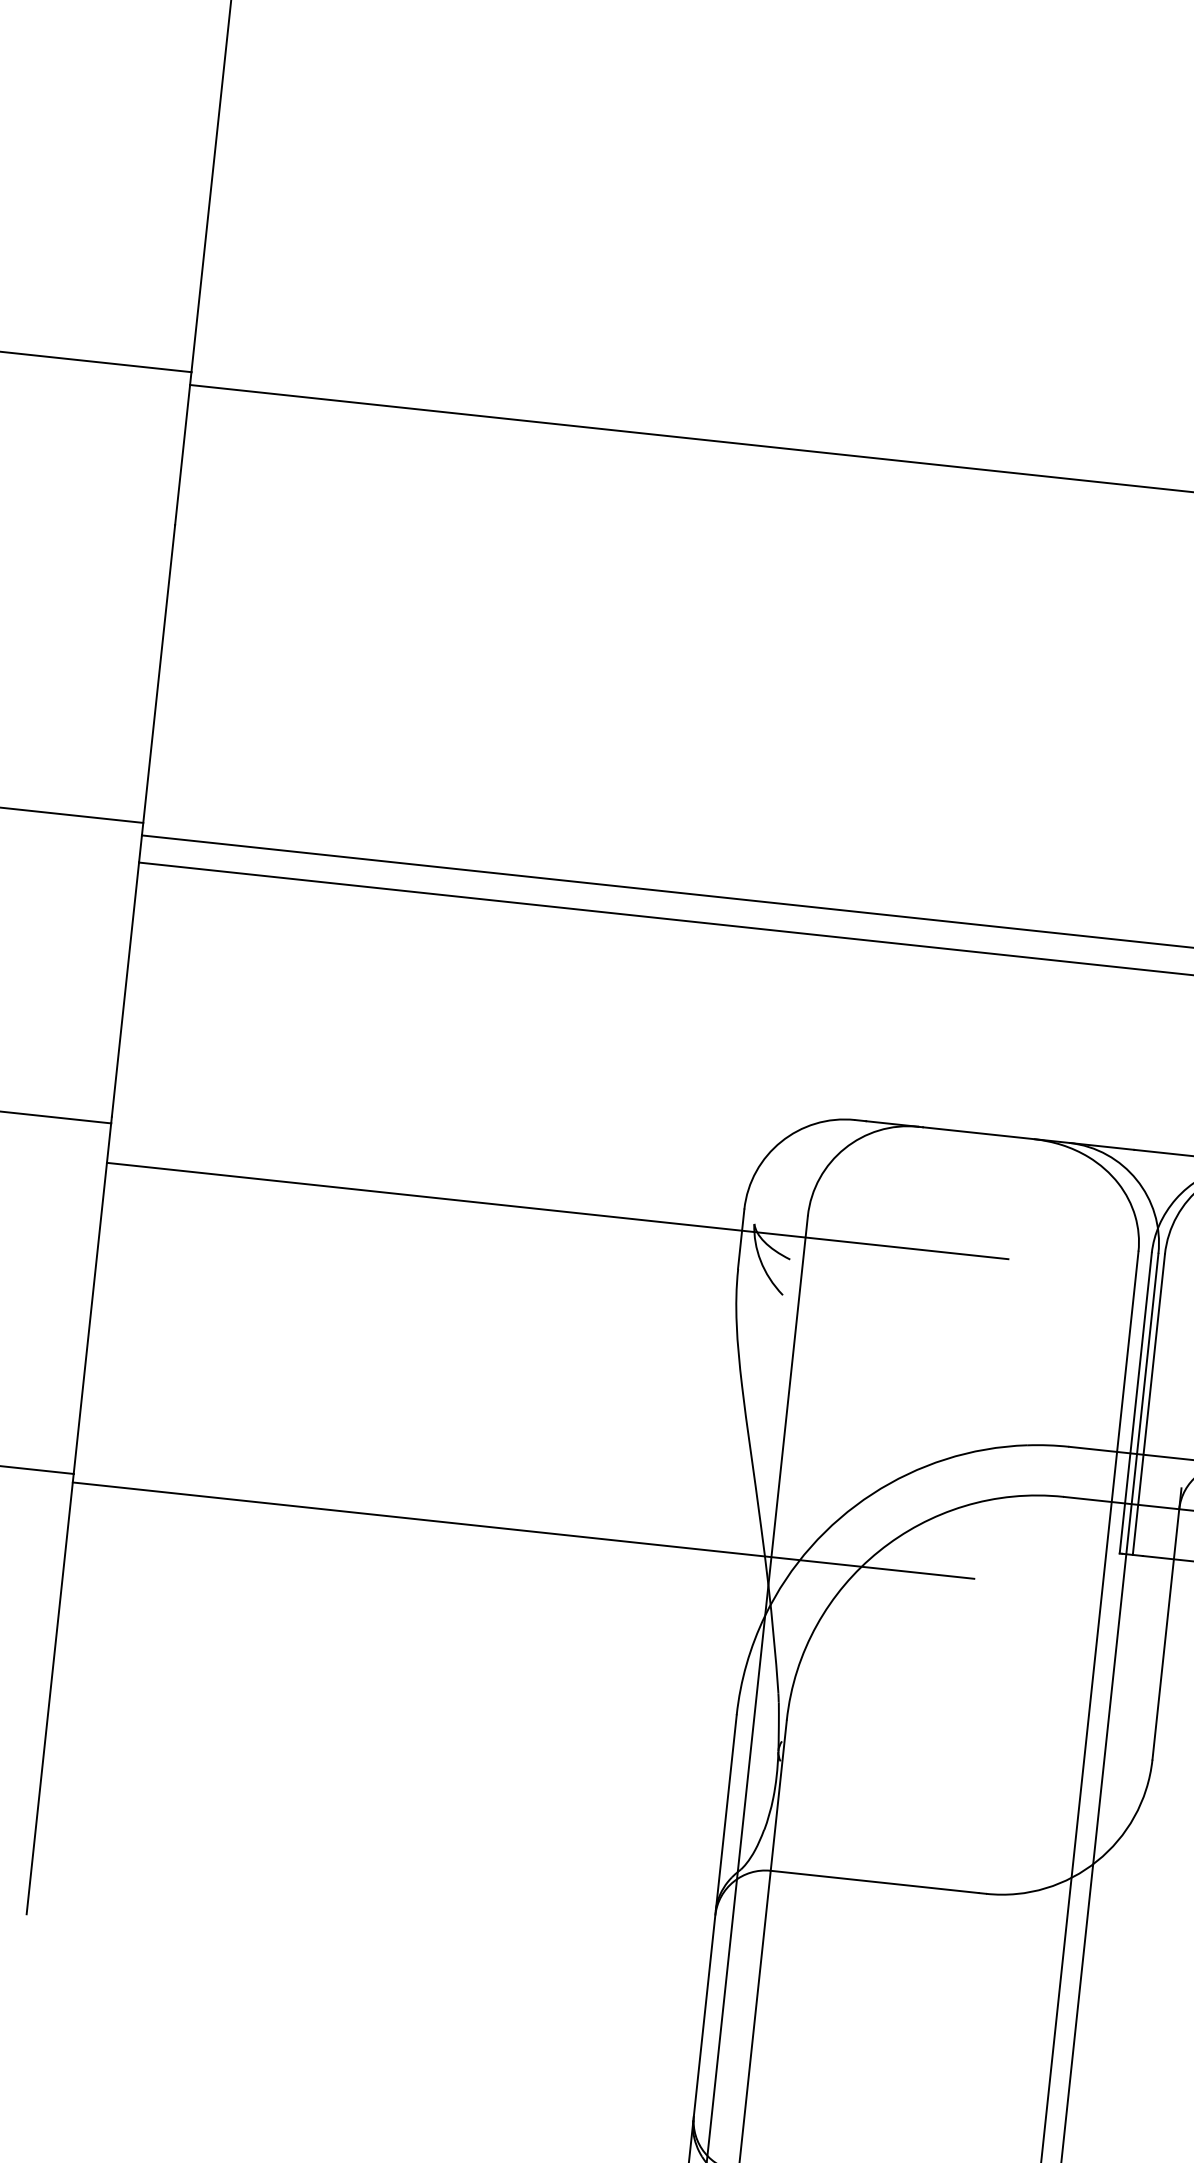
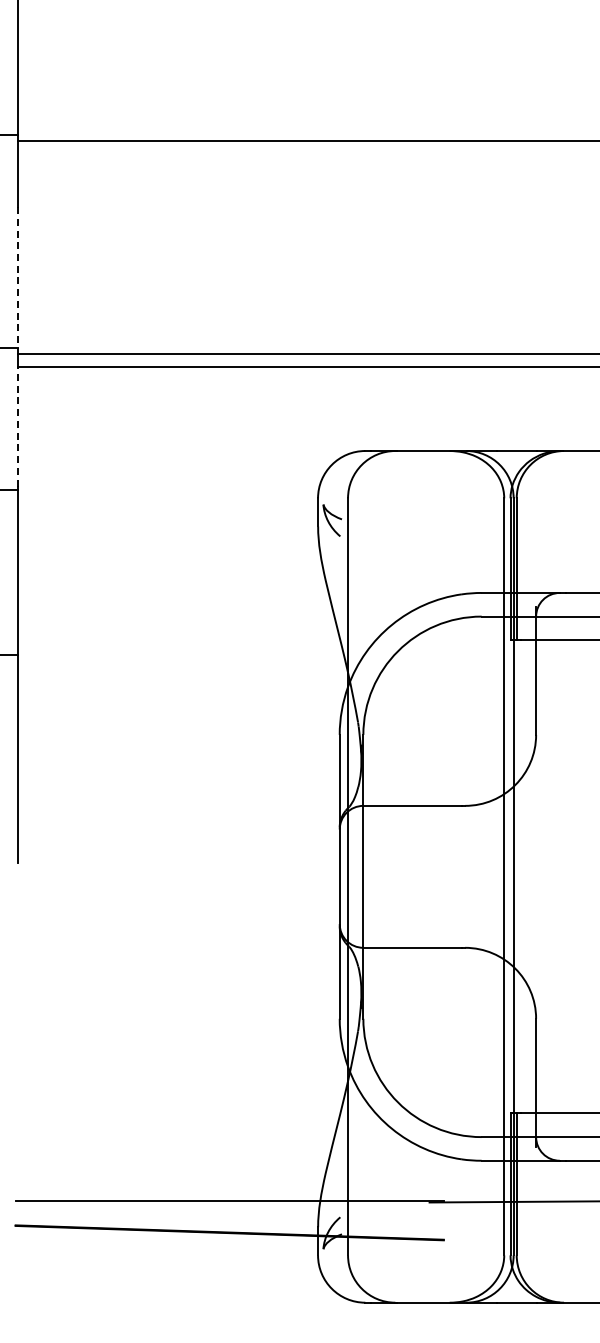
line: (159, 680) -> (18, 280), solid -> dashed
line: (126, 989) -> (18, 426), solid -> dashed
line: (556, 1211) -> (230, 508), removed
line: (522, 1530) -> (230, 659), removed

